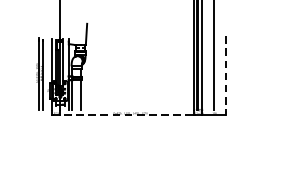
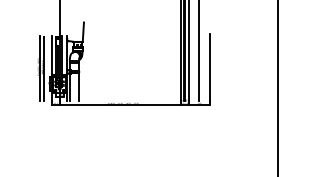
line: (225, 73) -> (209, 67), dashed -> solid
line: (127, 115) -> (120, 105), dashed -> solid

